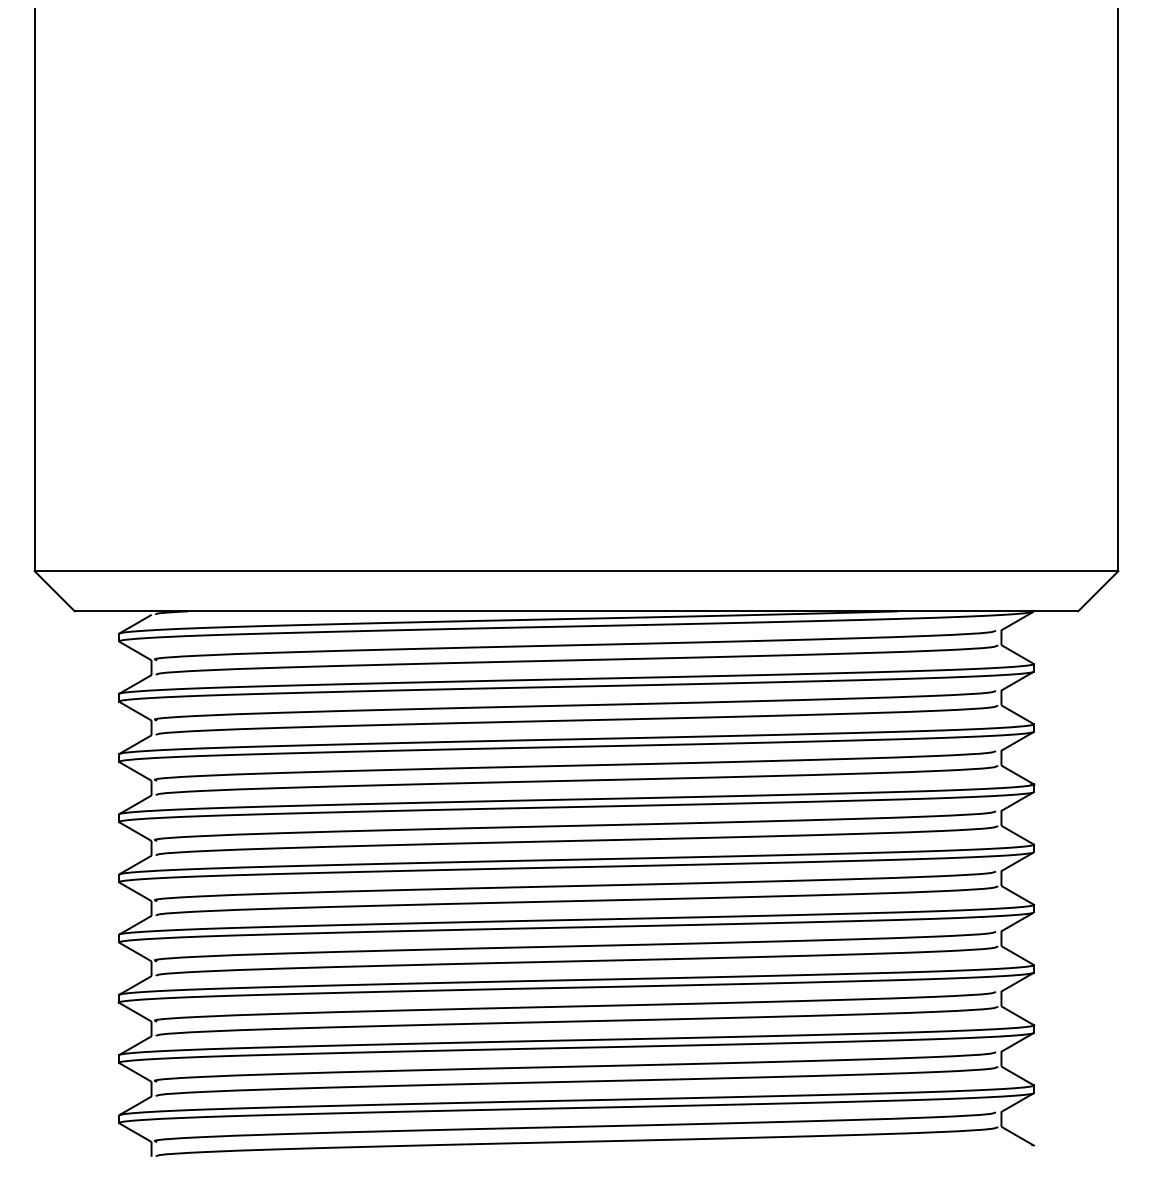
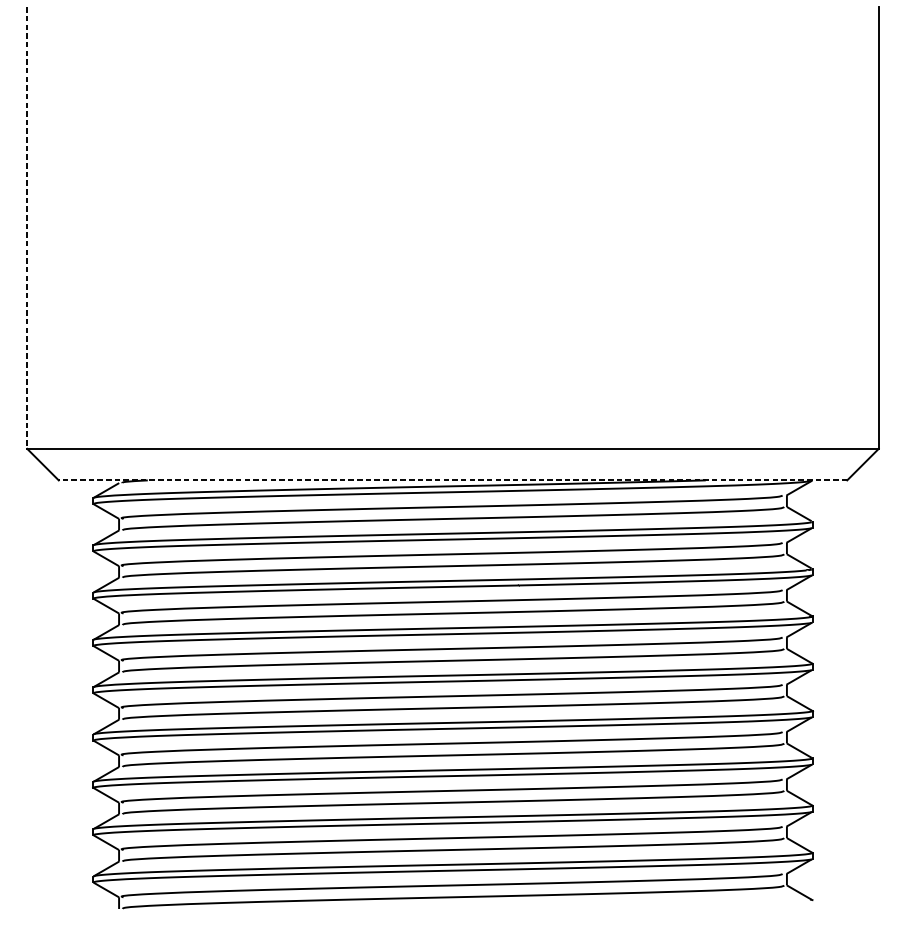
line: (34, 290) -> (27, 228), solid -> dashed
line: (576, 611) -> (453, 480), solid -> dashed

